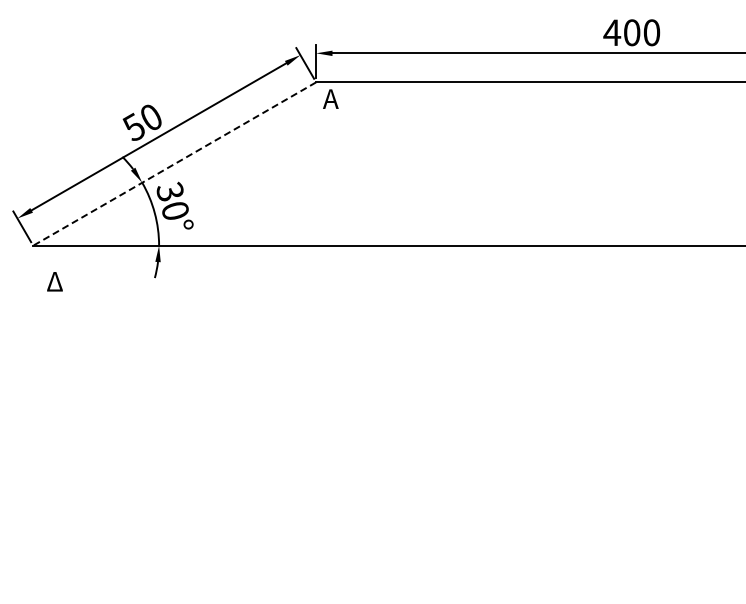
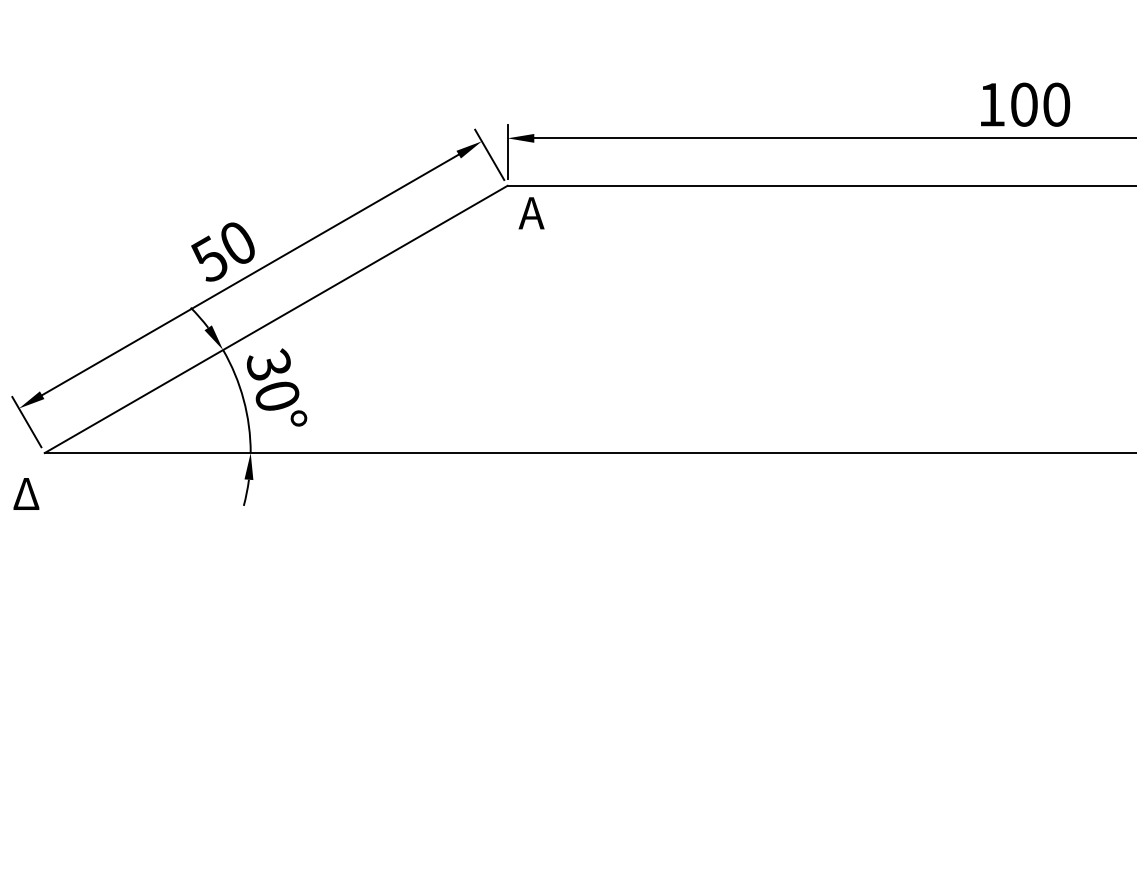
text: (612, 32) -> (992, 104), 400 -> 100
line: (174, 164) -> (275, 320), dashed -> solid
text: (54, 281) -> (25, 493), moved

